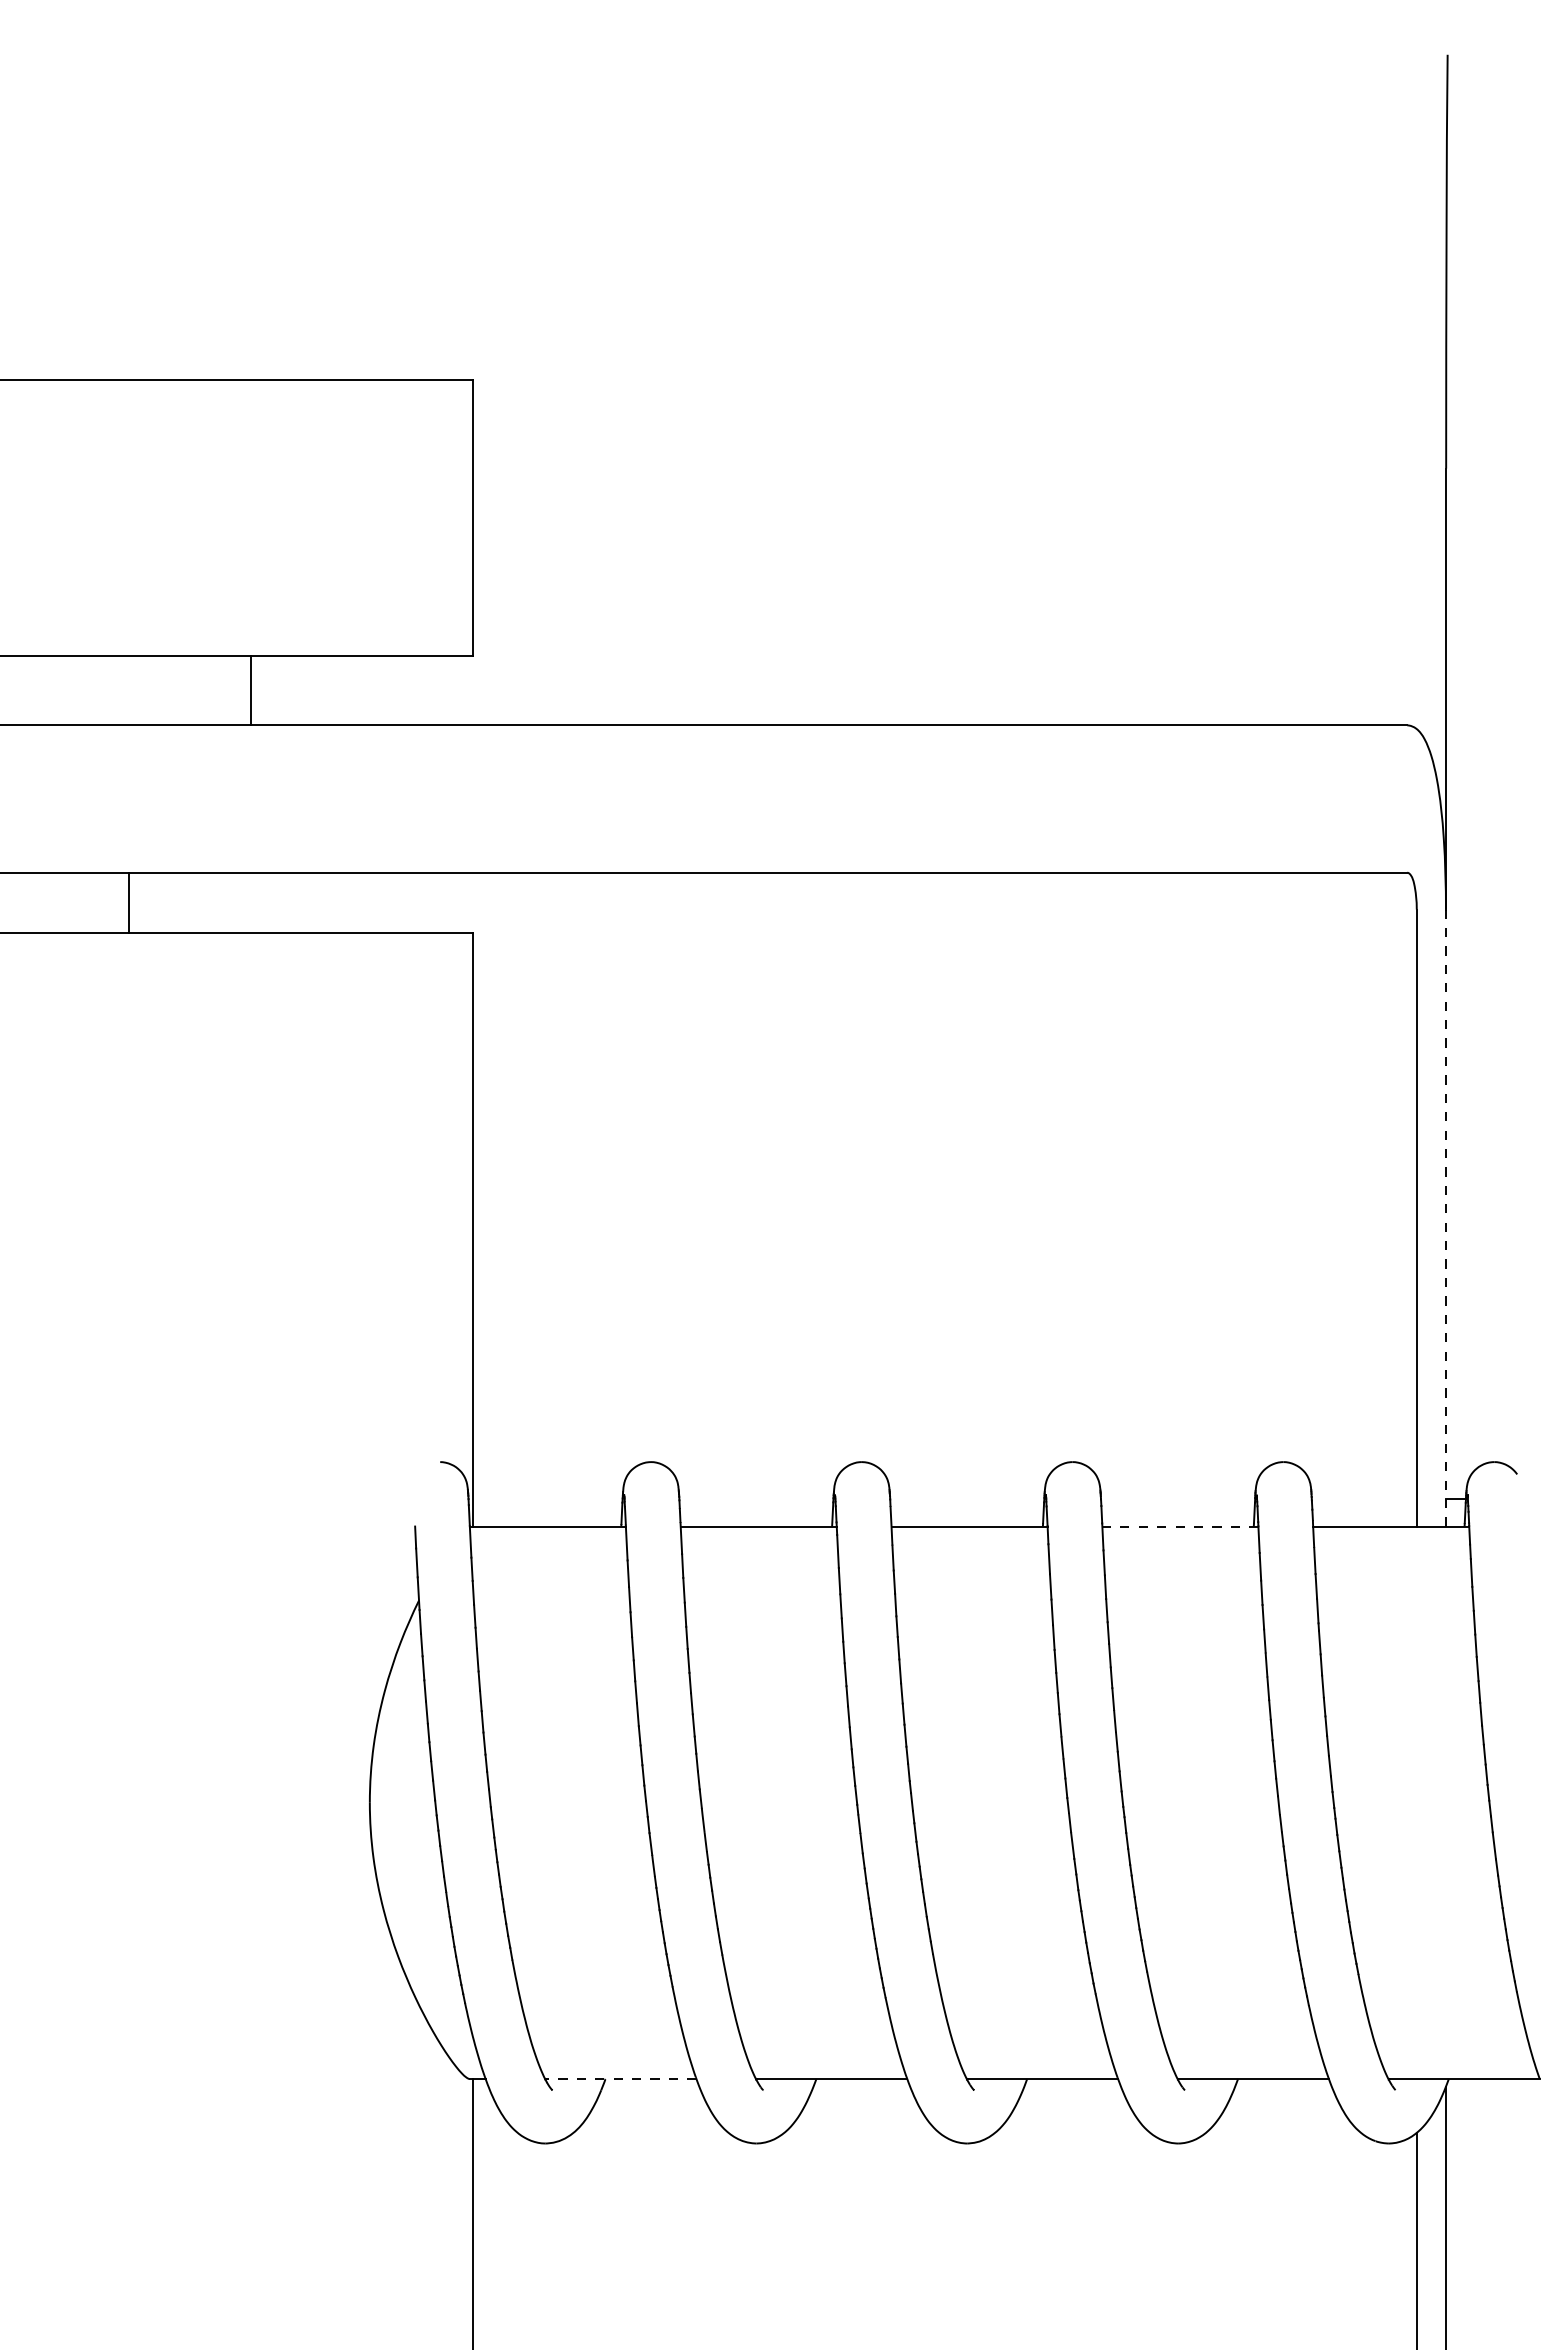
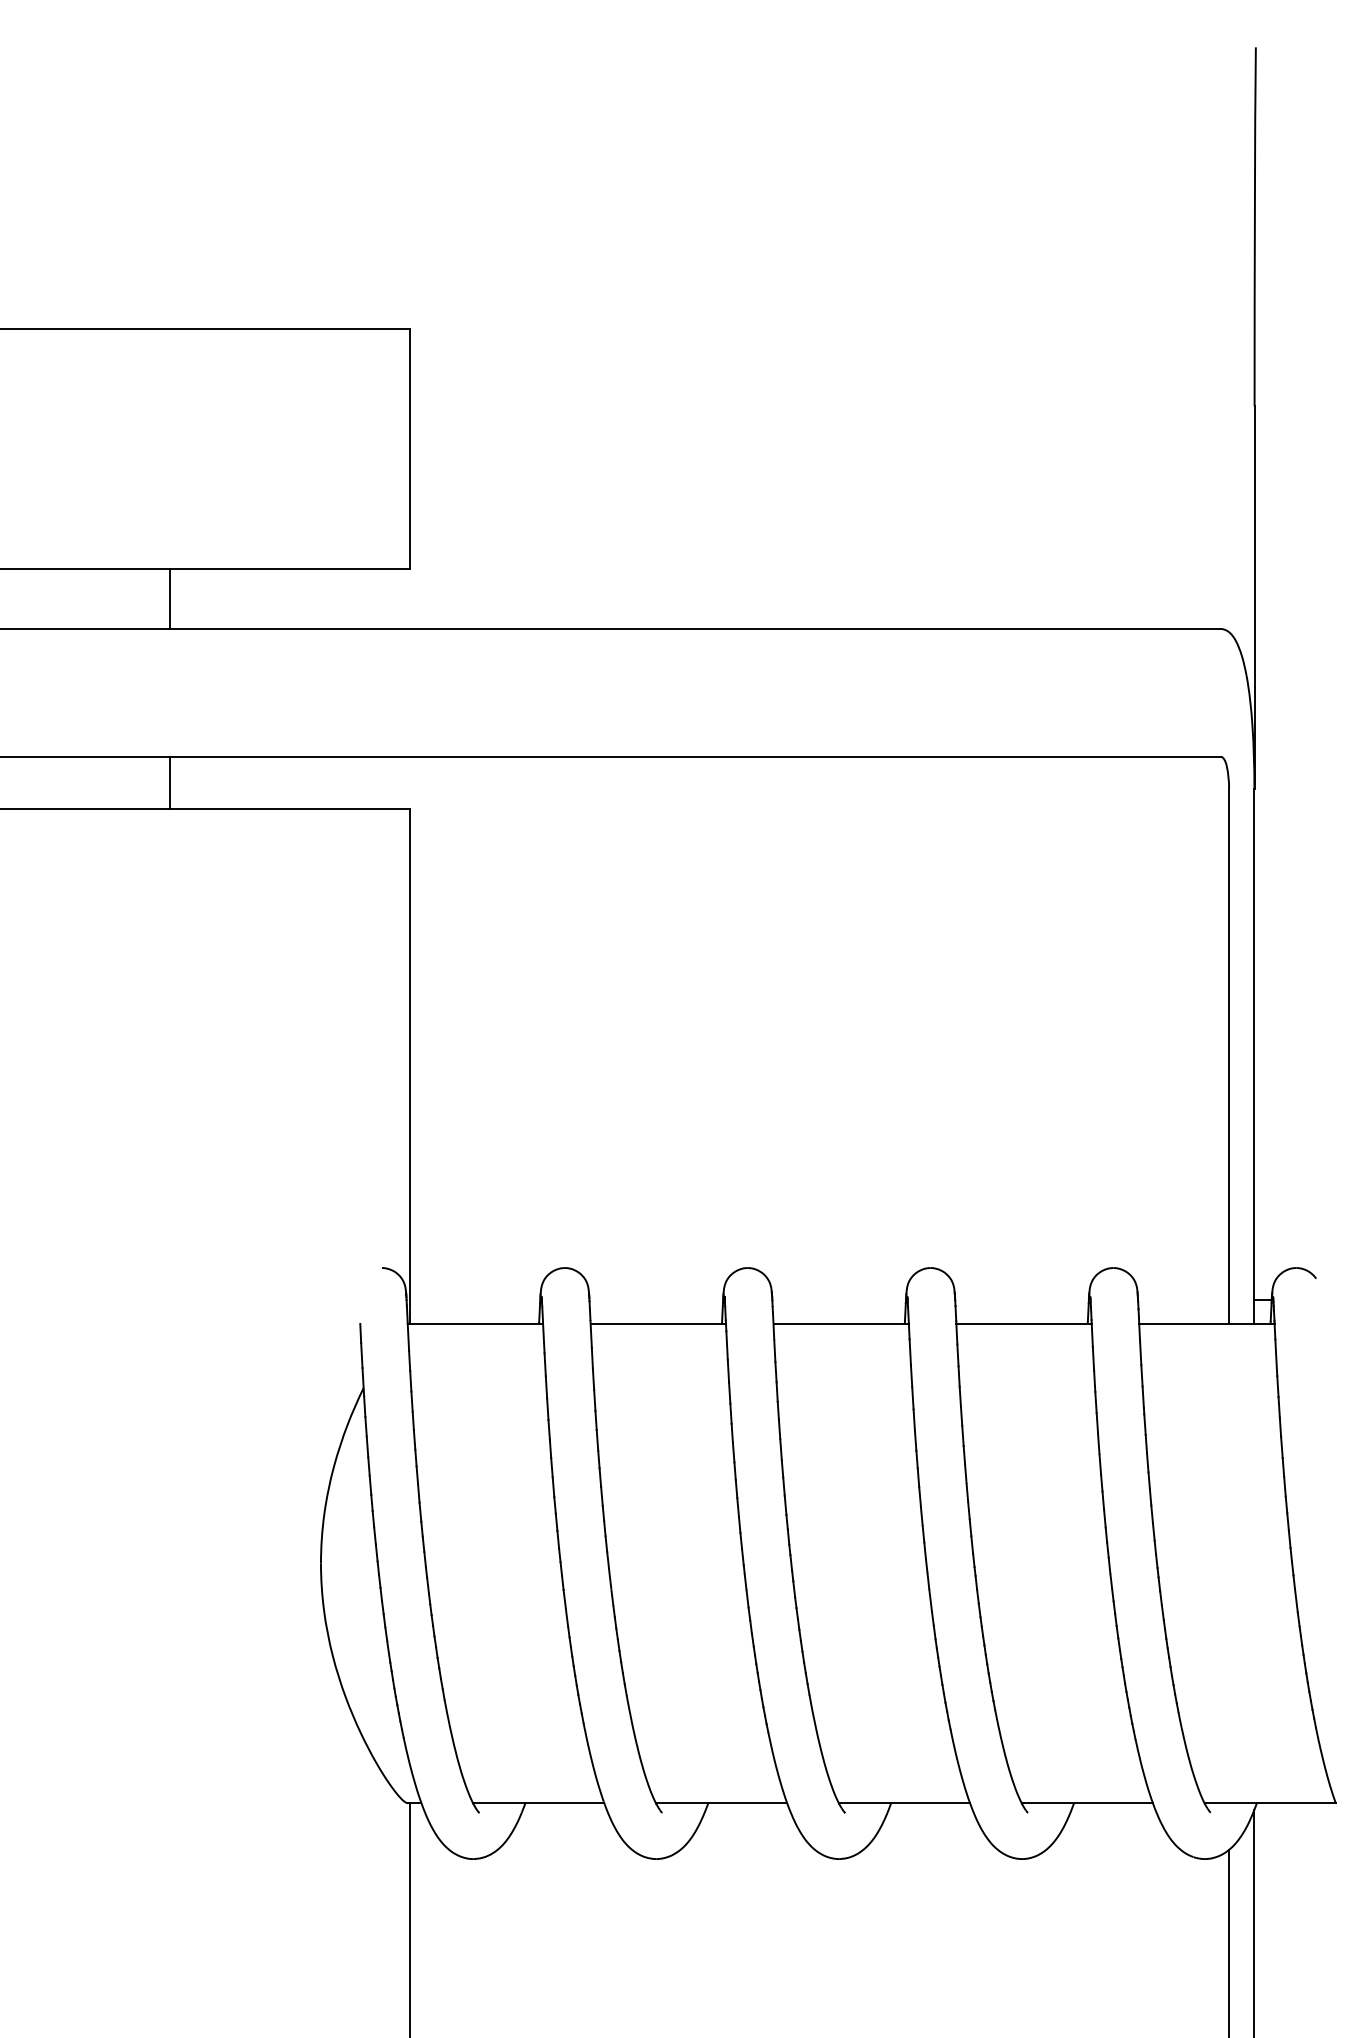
line: (251, 690) -> (170, 598), moved
line: (129, 902) -> (170, 782), moved
line: (1445, 1218) -> (1254, 1056), dashed -> solid
line: (1180, 1526) -> (1024, 1323), dashed -> solid
line: (620, 2079) -> (538, 1803), dashed -> solid

